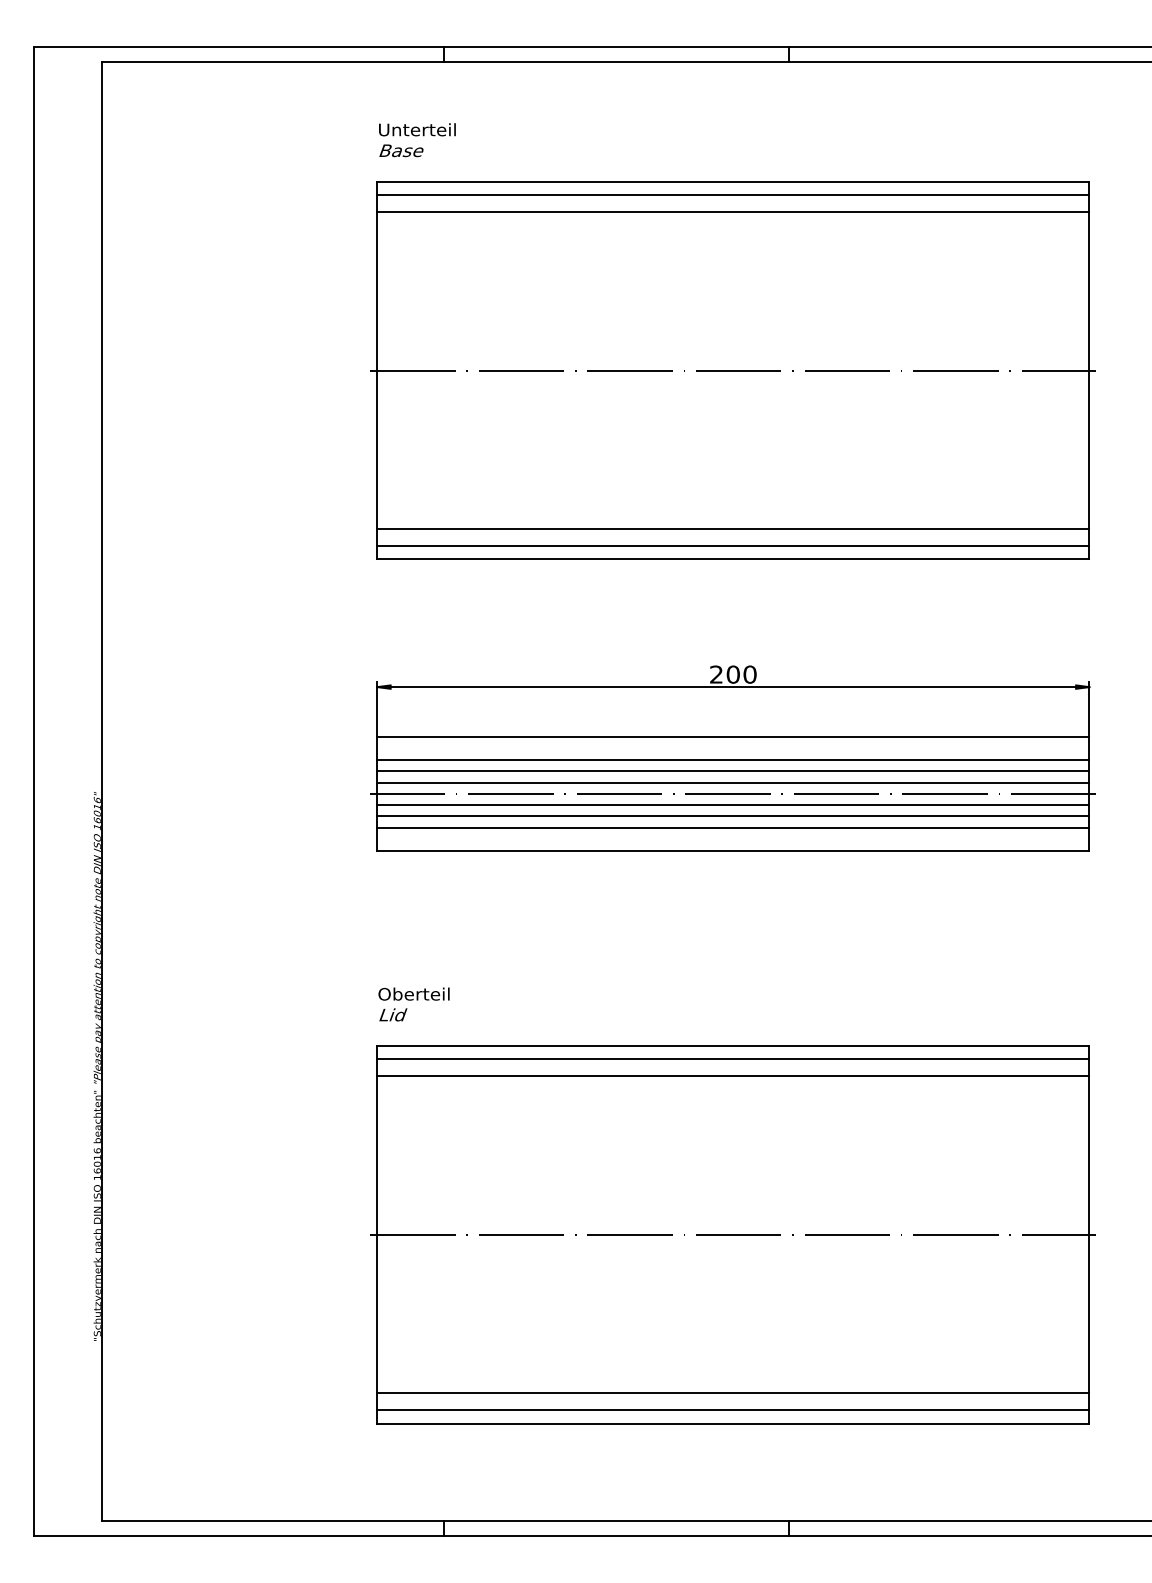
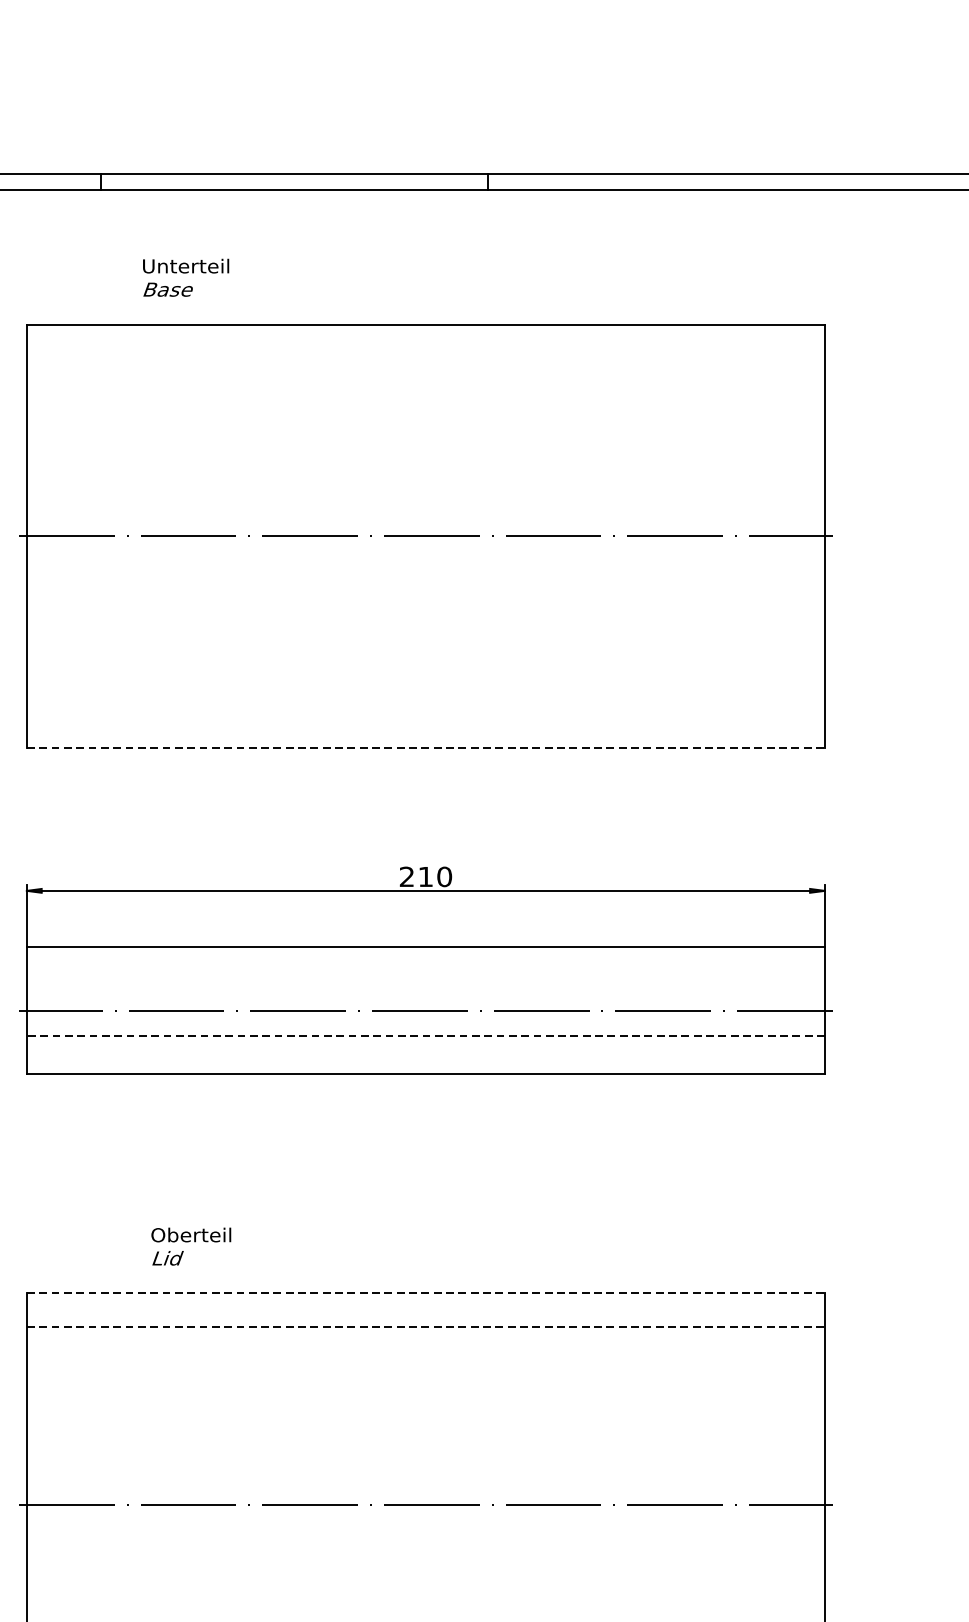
text: (417, 140) -> (186, 278), moved
line: (733, 195) -> (426, 339), removed
line: (733, 212) -> (426, 358), removed
line: (733, 528) -> (426, 713), removed
line: (733, 546) -> (426, 733), removed
line: (733, 559) -> (426, 747), solid -> dashed
text: (732, 674) -> (424, 876), 200 -> 210
line: (733, 760) -> (426, 973), removed
line: (733, 771) -> (426, 985), removed
line: (733, 782) -> (426, 997), removed
line: (733, 805) -> (426, 1023), removed
line: (733, 816) -> (426, 1035), solid -> dashed
line: (733, 827) -> (426, 1048), removed
text: (413, 1004) -> (190, 1246), moved
line: (733, 1046) -> (426, 1293), solid -> dashed
line: (733, 1059) -> (426, 1308), removed
line: (733, 1076) -> (426, 1327), solid -> dashed

